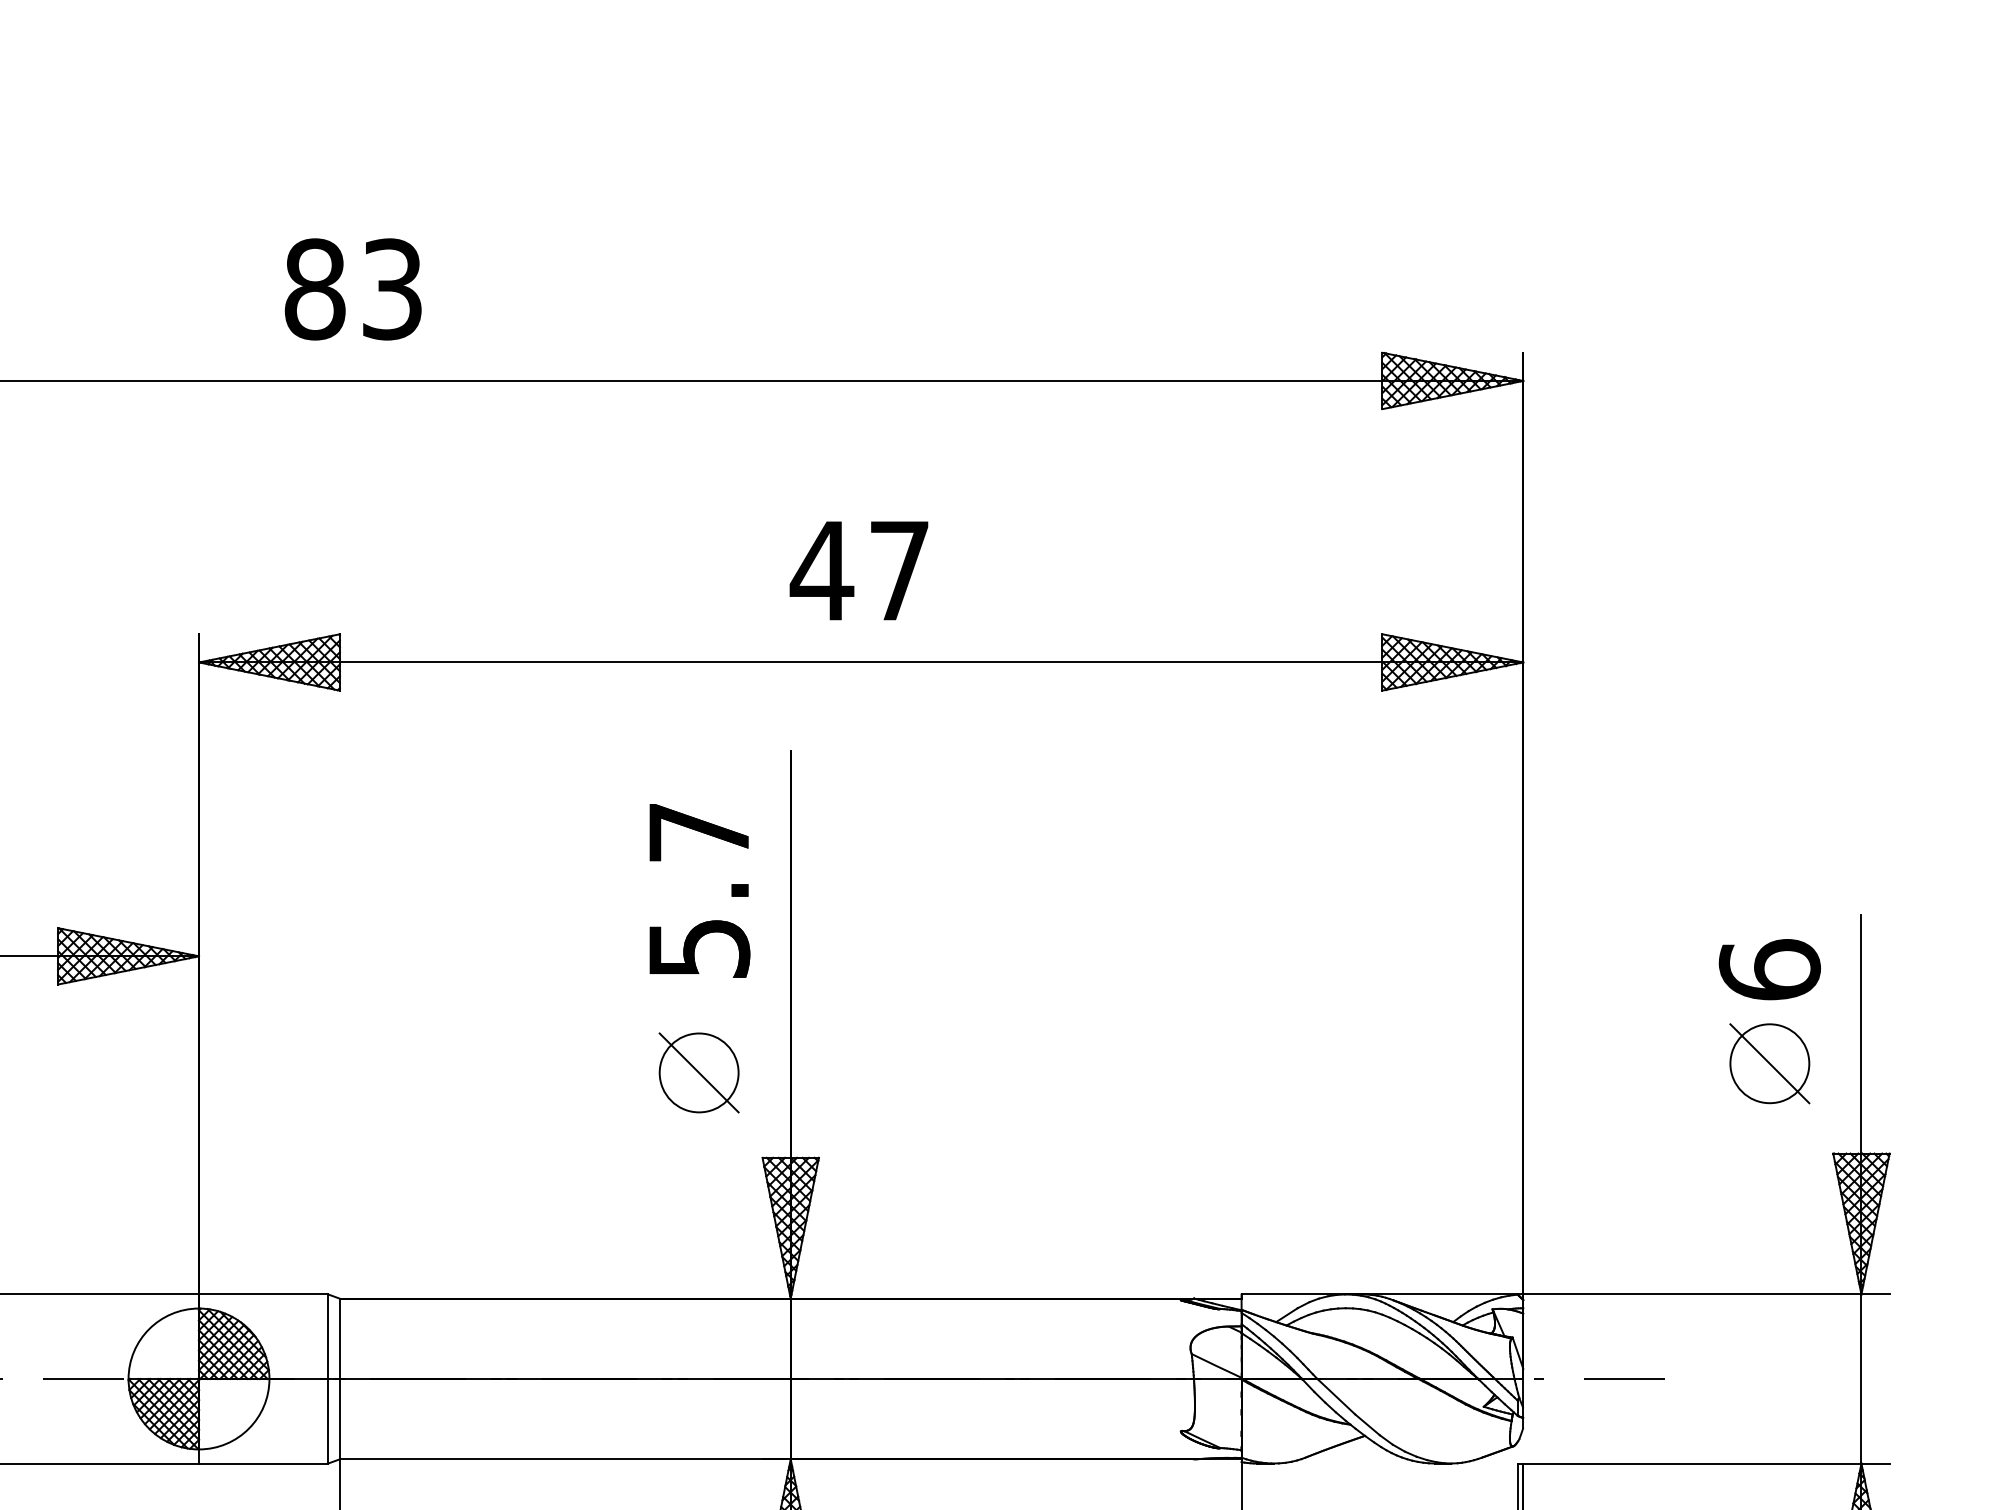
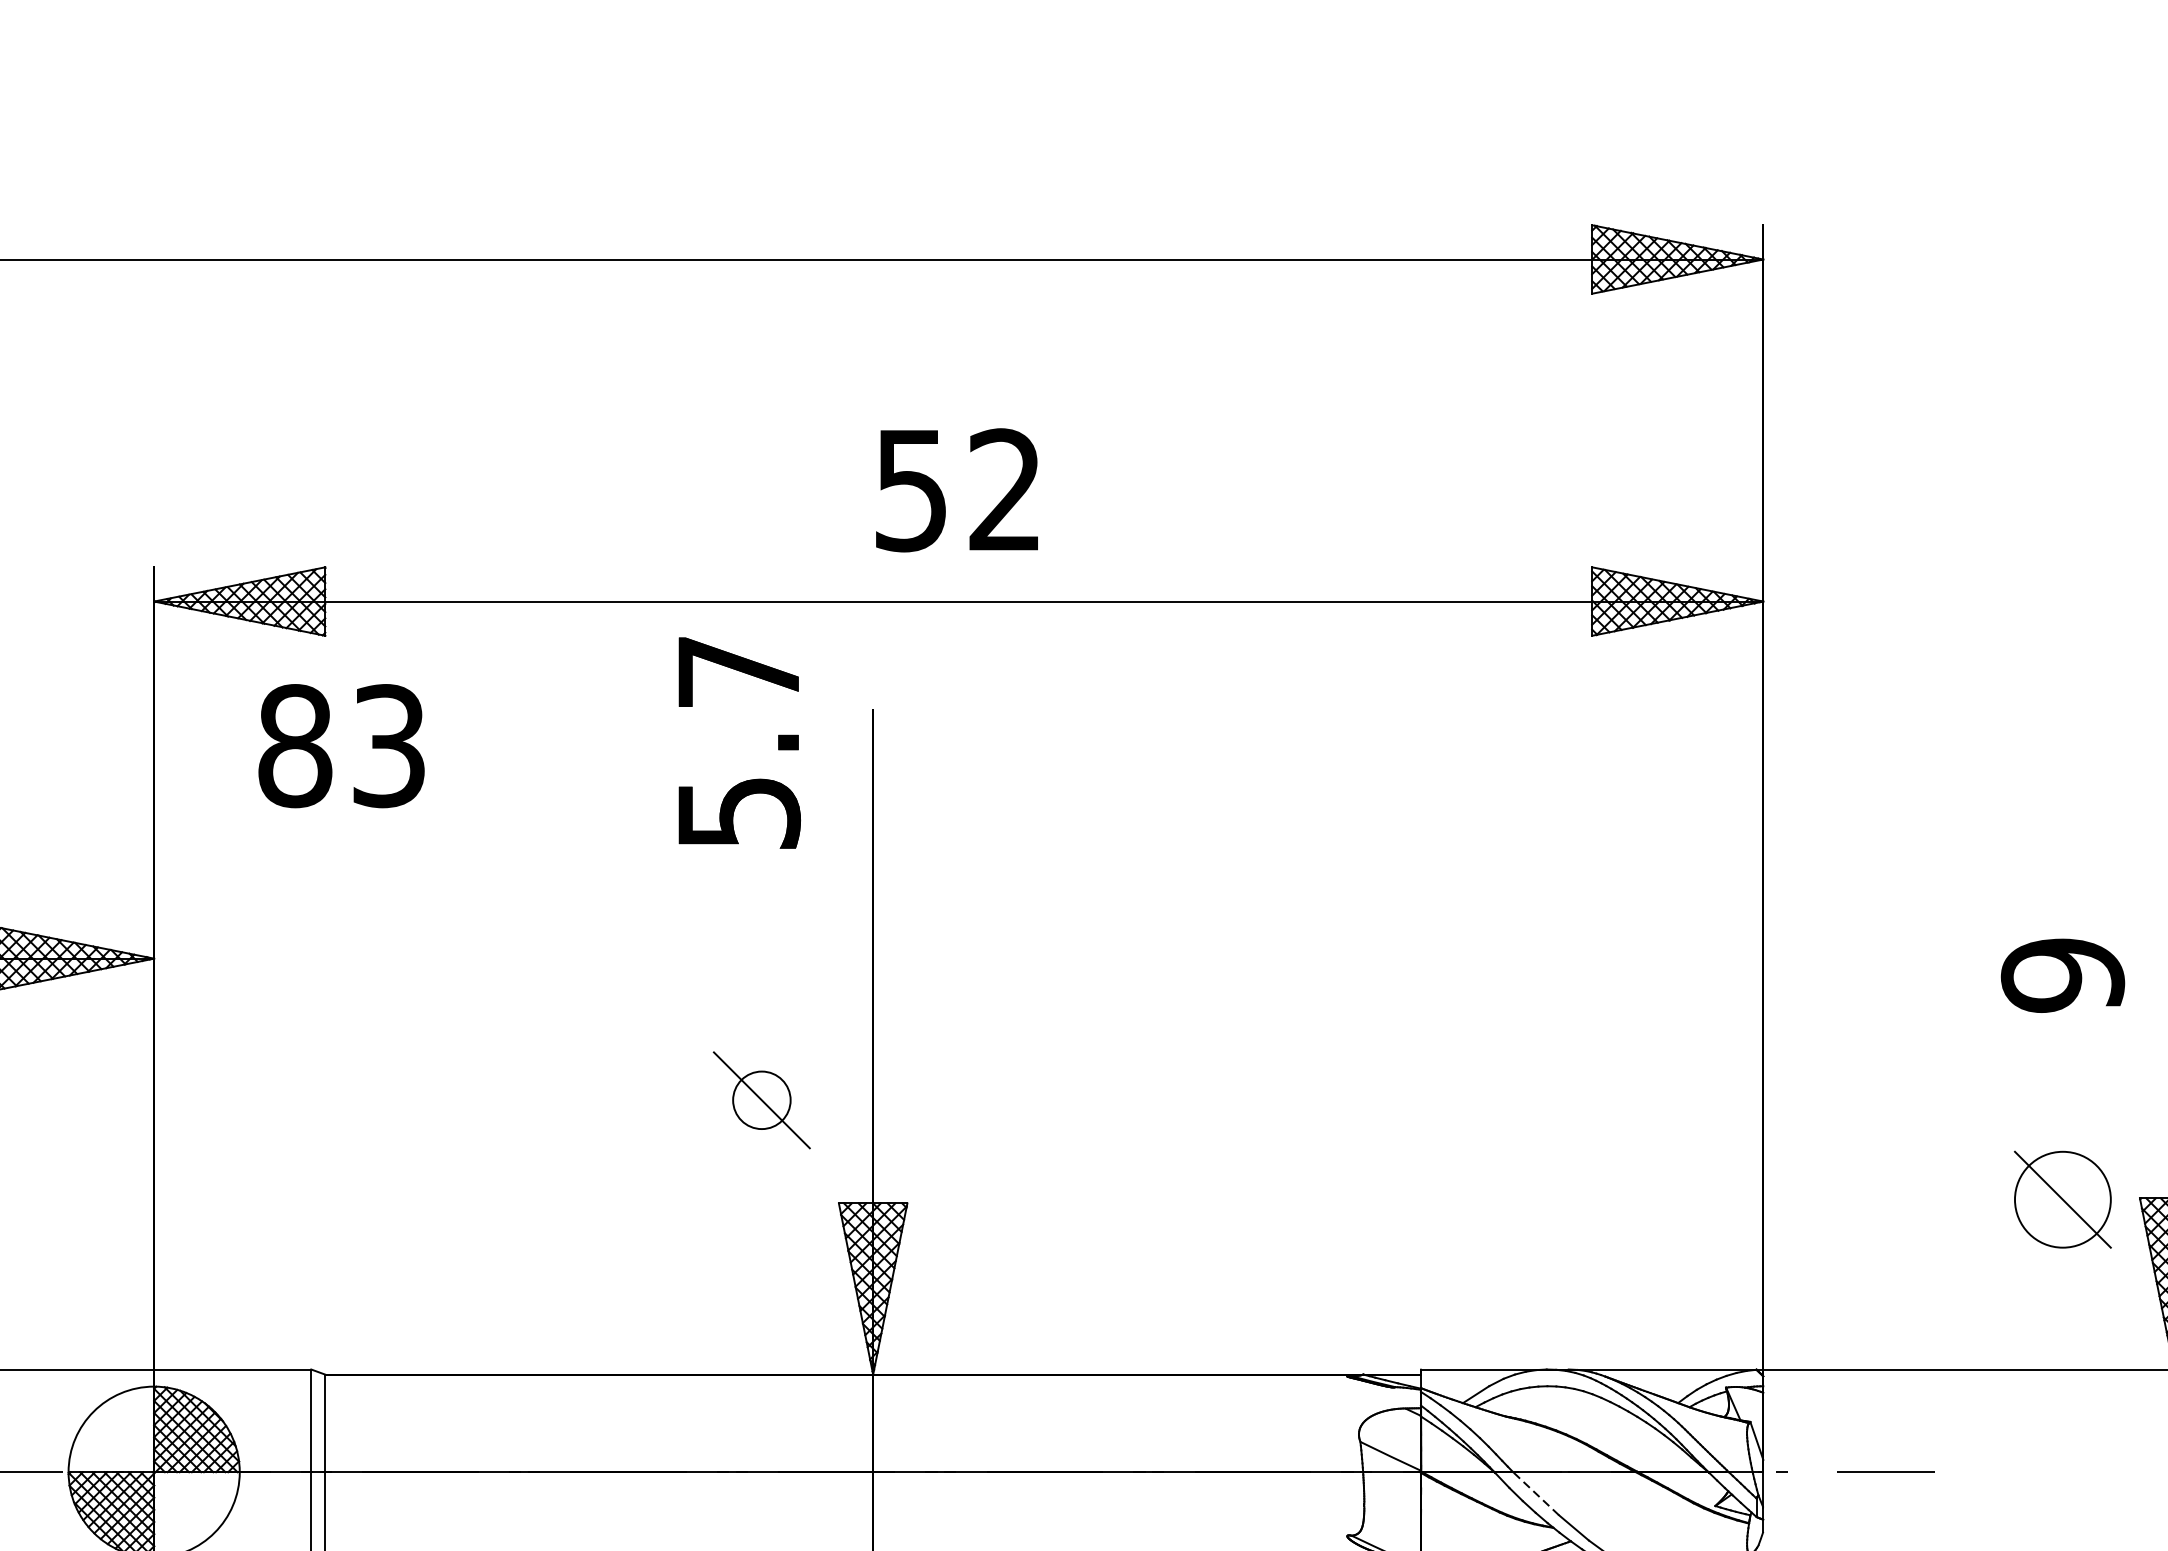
text: (352, 289) -> (340, 746), moved
text: (858, 570) -> (955, 489), 47 -> 52
text: (699, 890) -> (739, 742), moved
text: (1769, 970) -> (2062, 975), 6 -> 9
part: (1769, 1063) -> (2062, 1199), moved
circle: (698, 1072) -> (761, 1099), size x0.6
line: (1336, 1396) -> (1536, 1493), solid -> dashed

